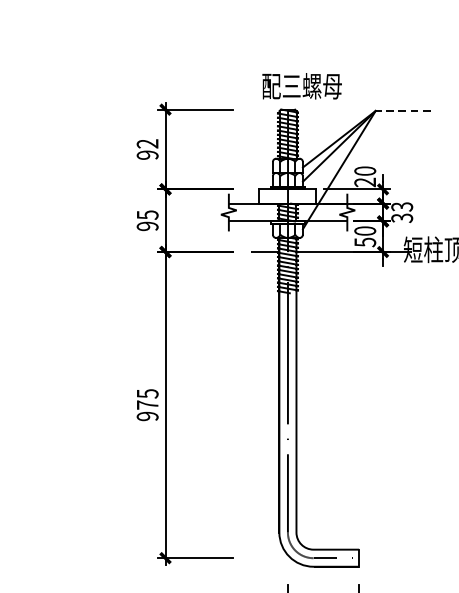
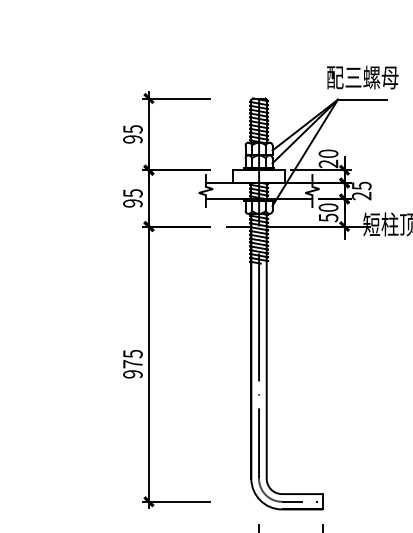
text: (301, 86) -> (362, 77), moved
line: (403, 110) -> (362, 99), dashed -> solid
text: (147, 144) -> (132, 129), 92 -> 95
text: (401, 211) -> (361, 190), 33 -> 25

